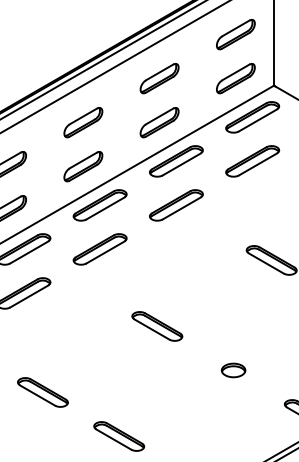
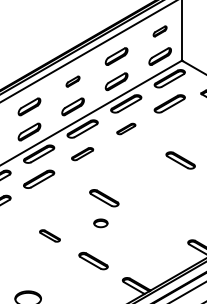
part: (234, 34) -> (159, 31), size x0.6
part: (82, 122) -> (72, 81), size x0.6
part: (176, 204) -> (126, 128), size x0.6
part: (99, 248) -> (82, 153), size x0.7
part: (157, 326) -> (104, 198), moved
part: (232, 370) -> (100, 223), moved
part: (42, 391) -> (49, 235), size x0.7

